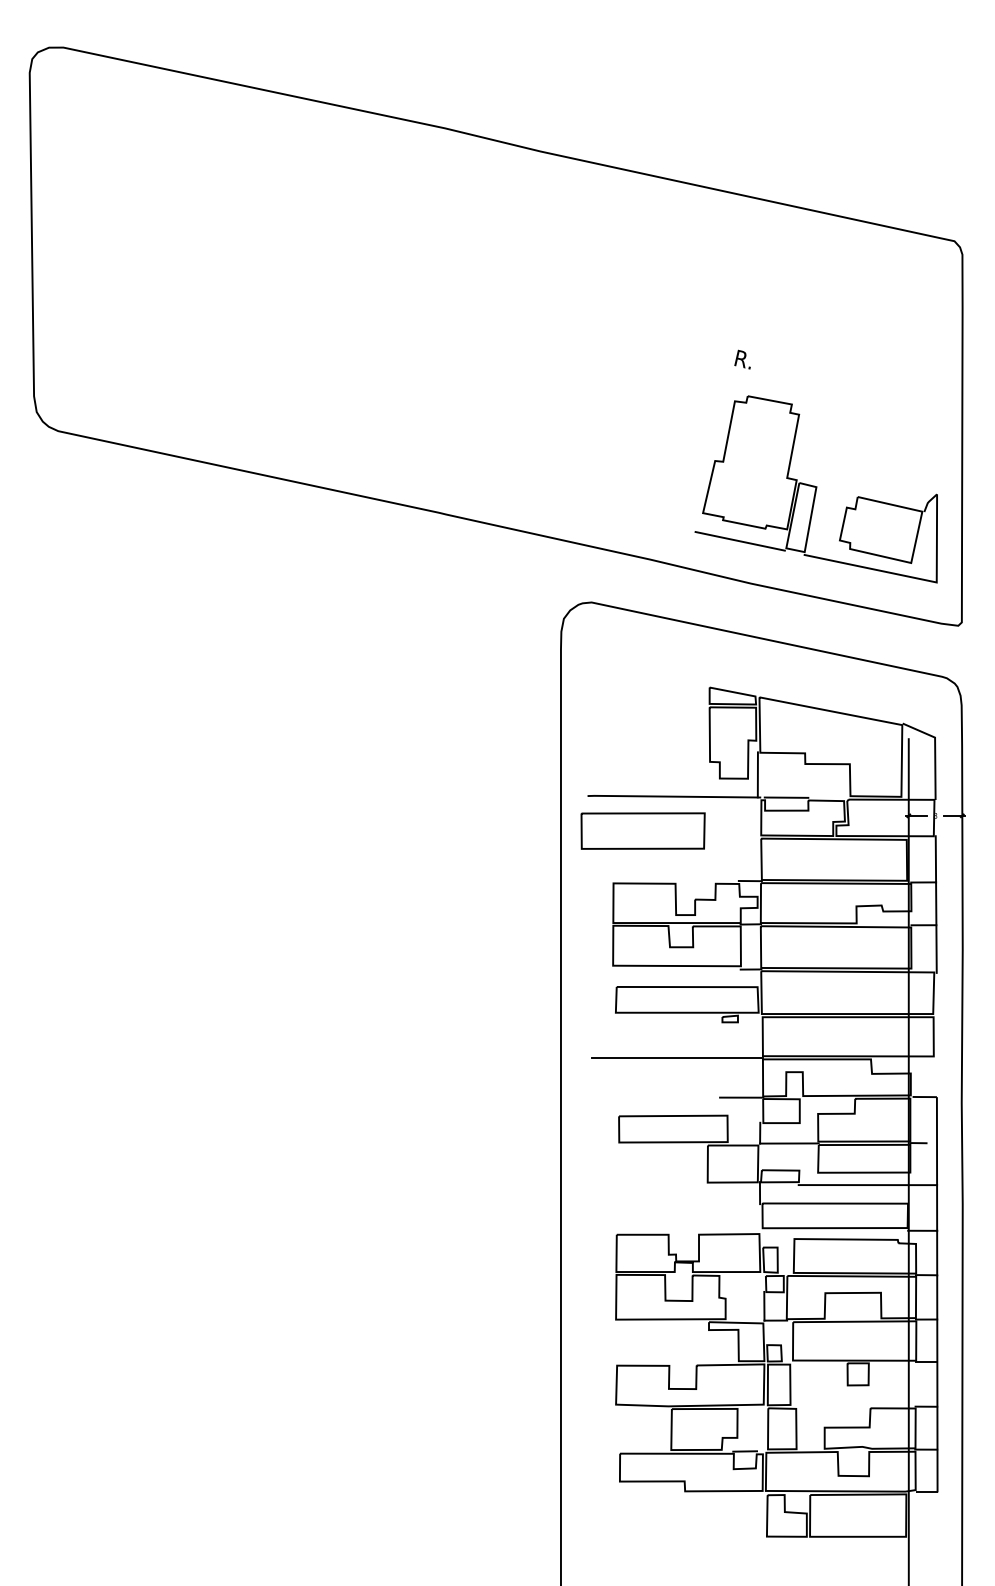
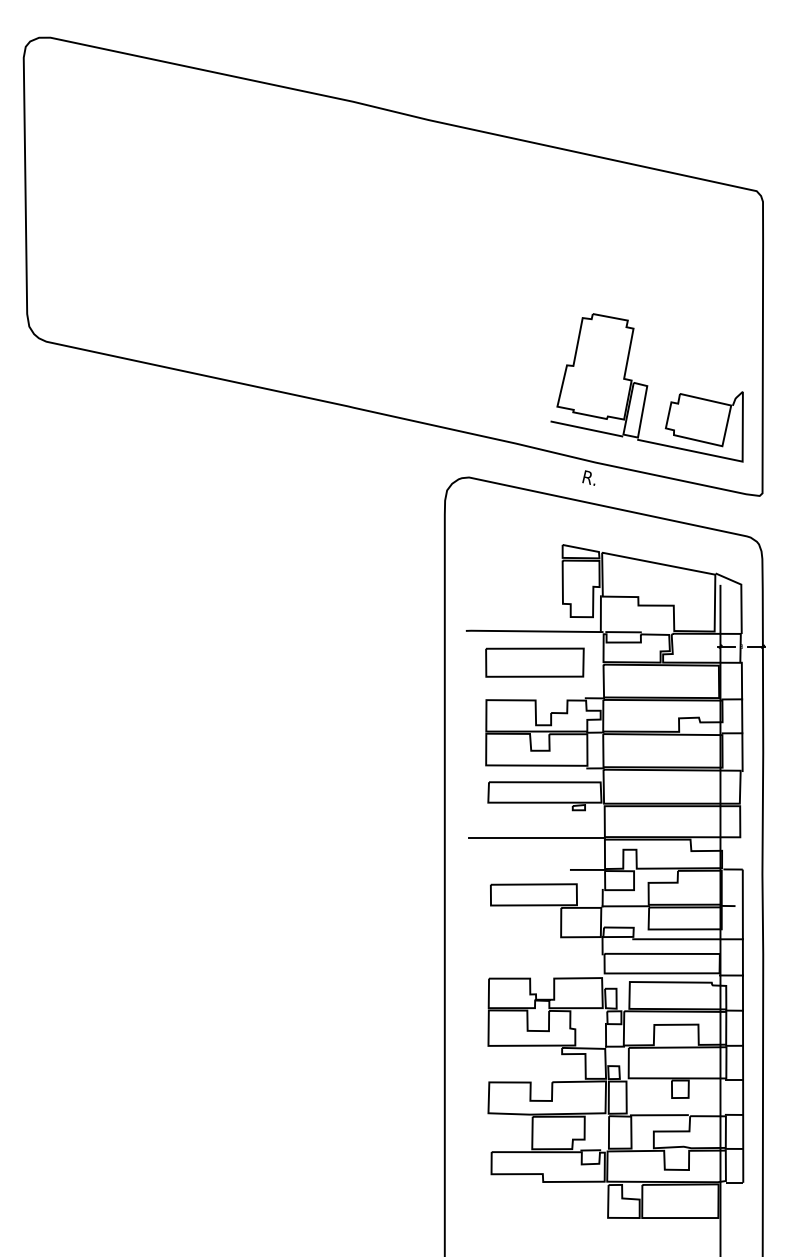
text: (742, 358) -> (588, 477), moved
part: (642, 830) -> (534, 662), moved
line: (830, 1407) -> (658, 1115), added

